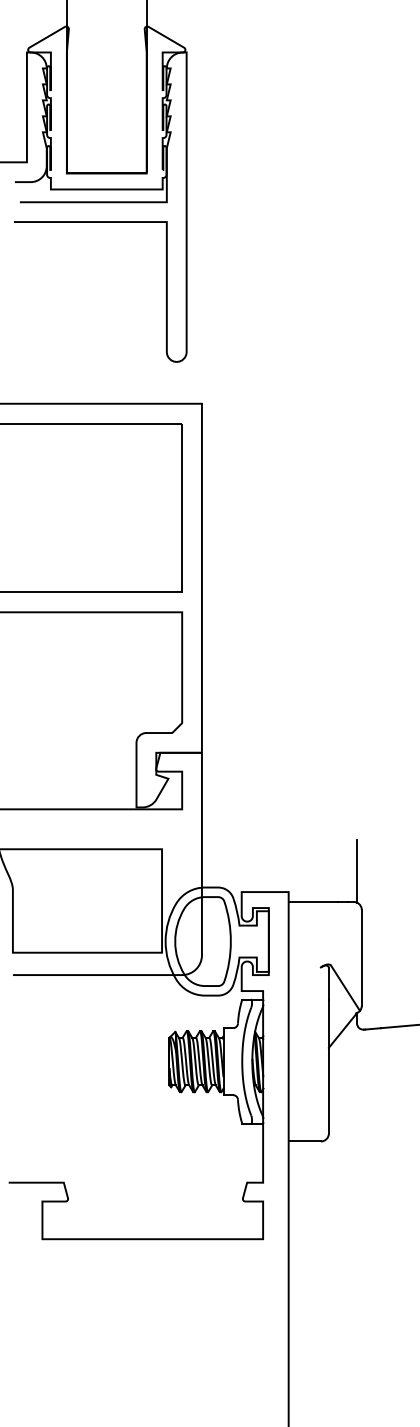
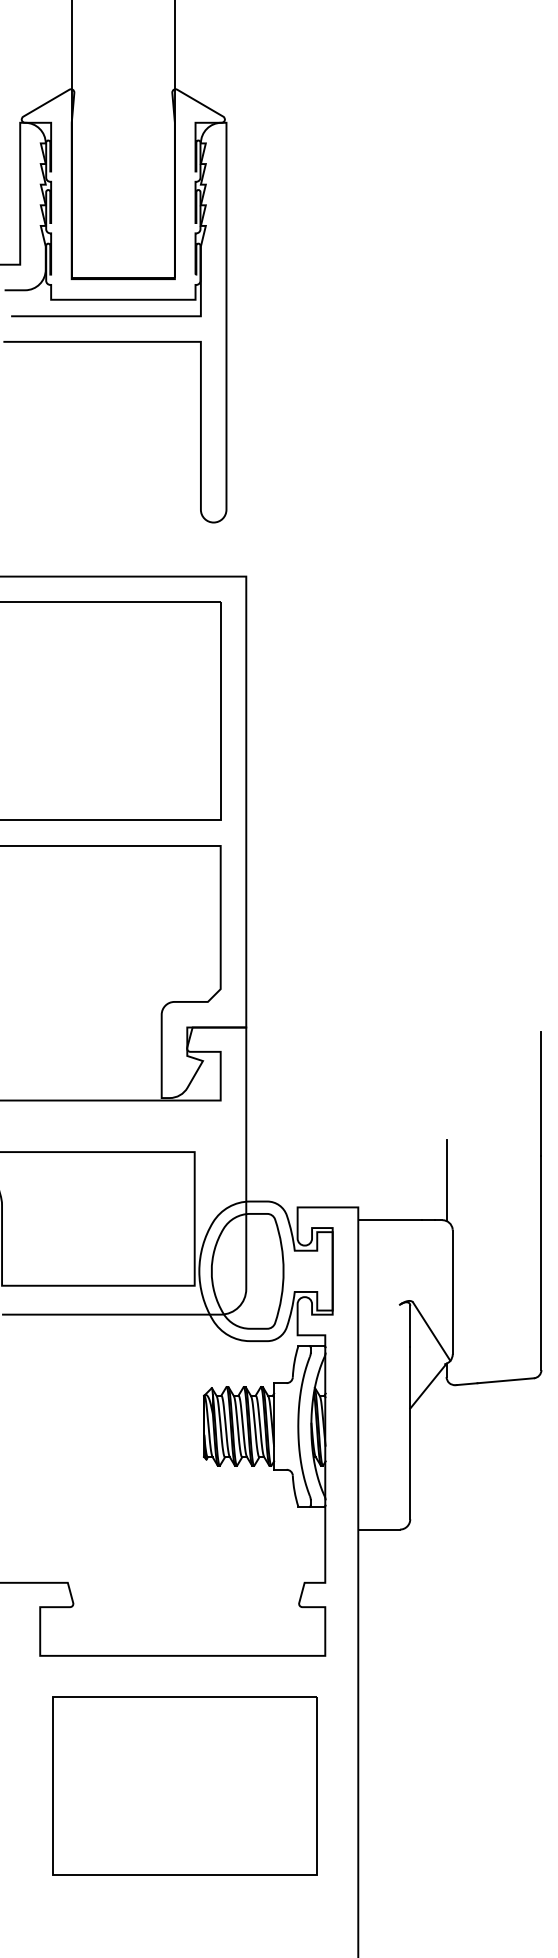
part: (154, 1339) -> (184, 1785), added

